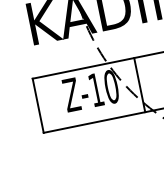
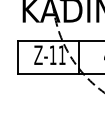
text: (110, 87) -> (61, 55), Z-10 -> Z-11

